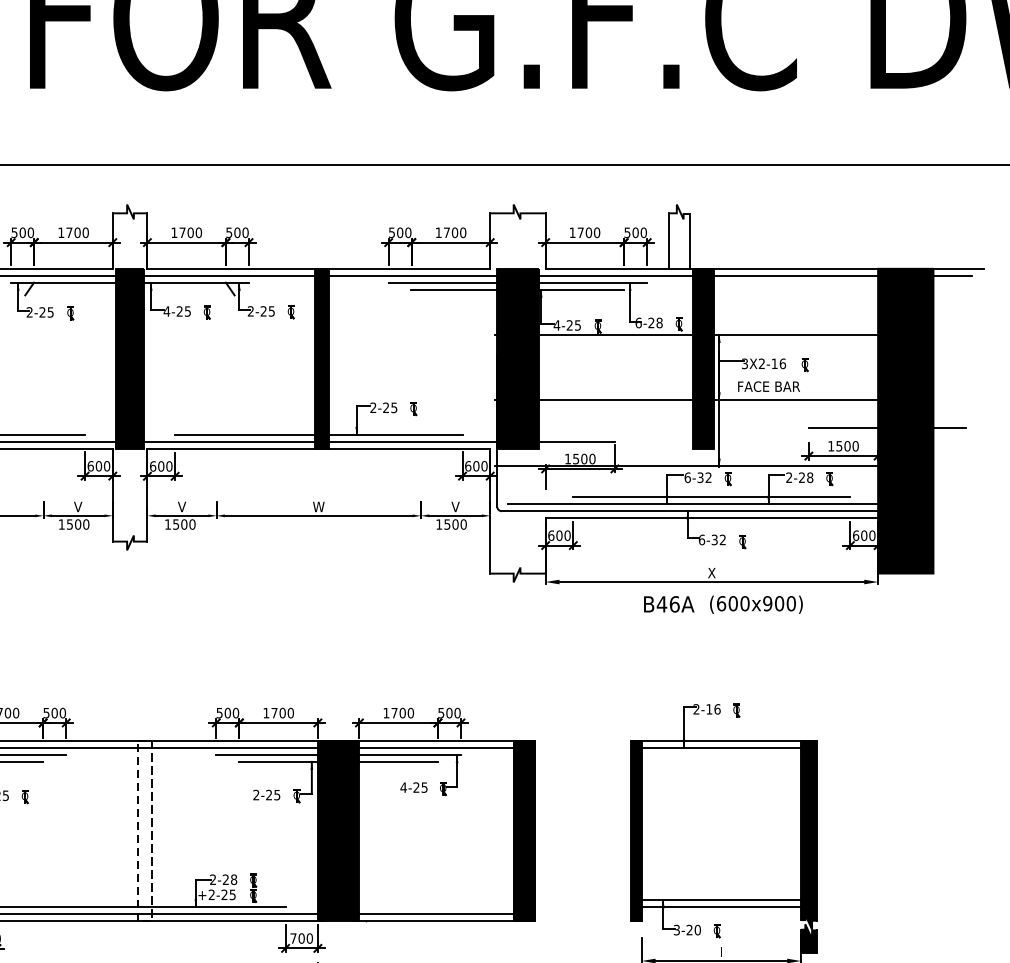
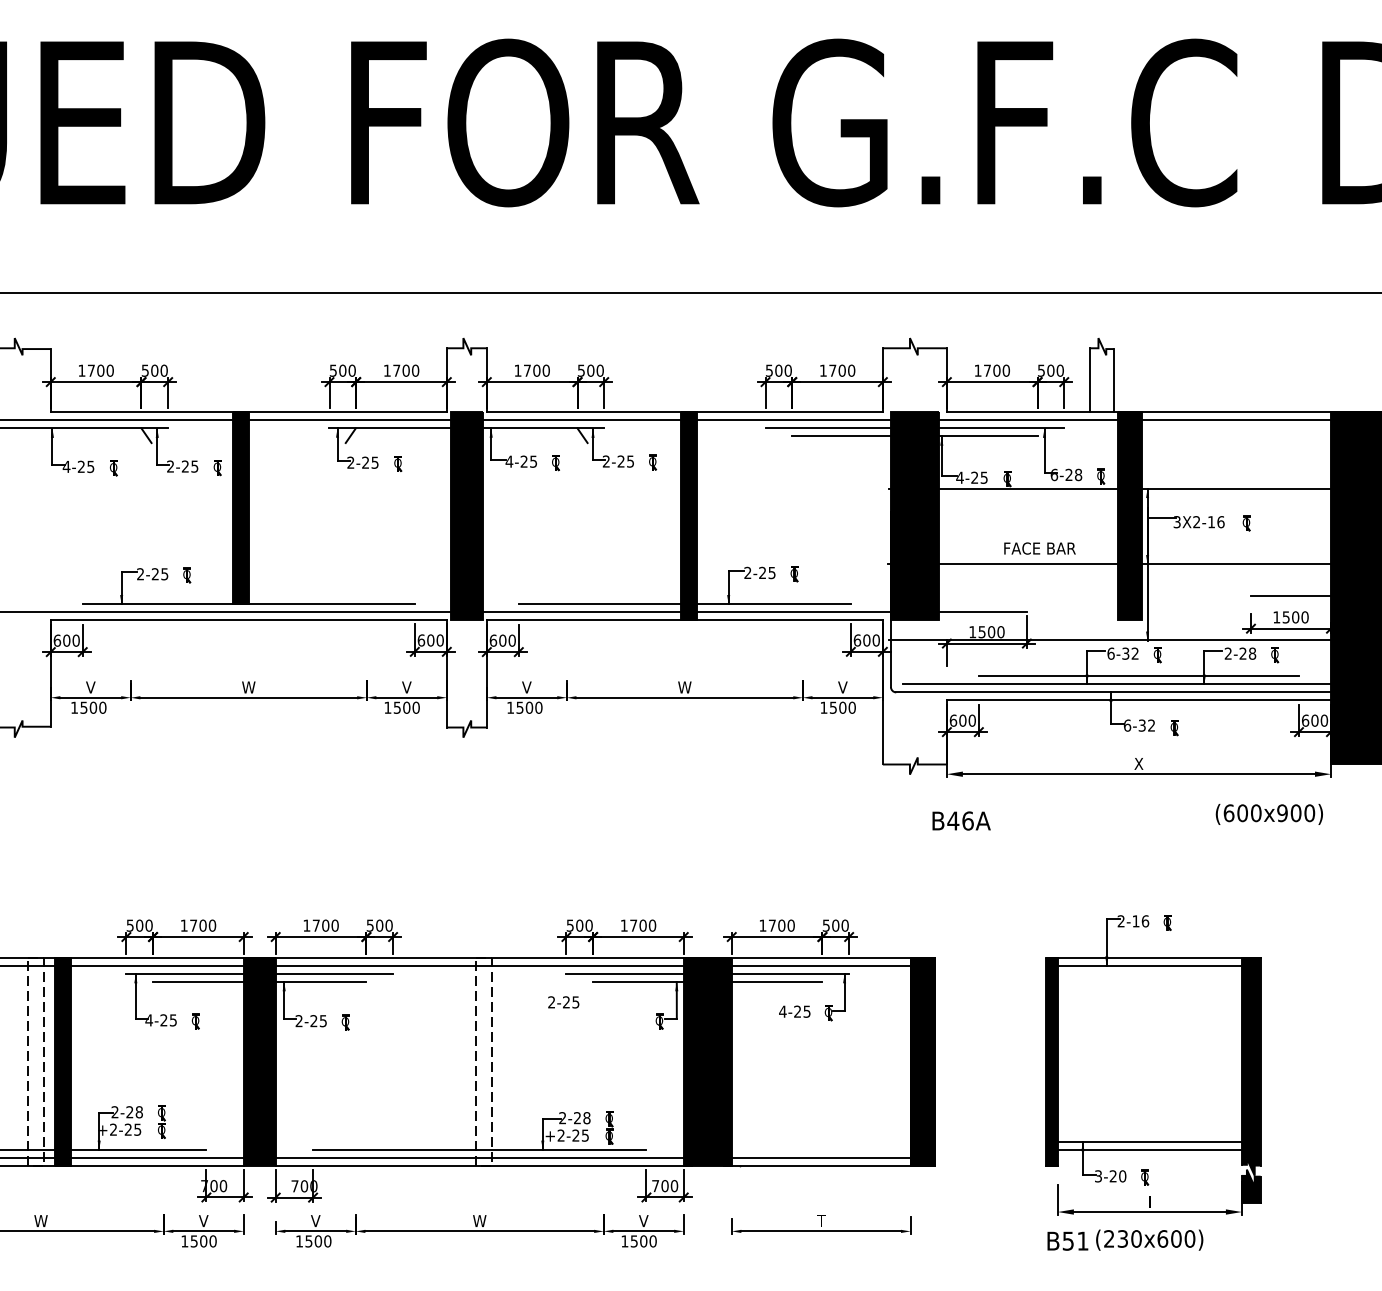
text: (768, 386) -> (1039, 548), moved
text: (669, 603) -> (961, 820), moved
text: (755, 604) -> (1268, 814), moved
text: (266, 795) -> (563, 1002), moved

